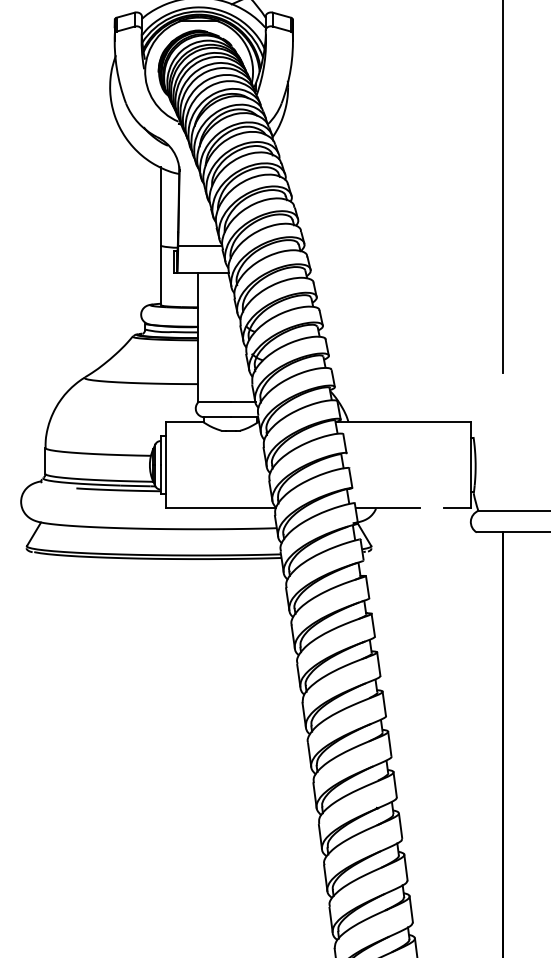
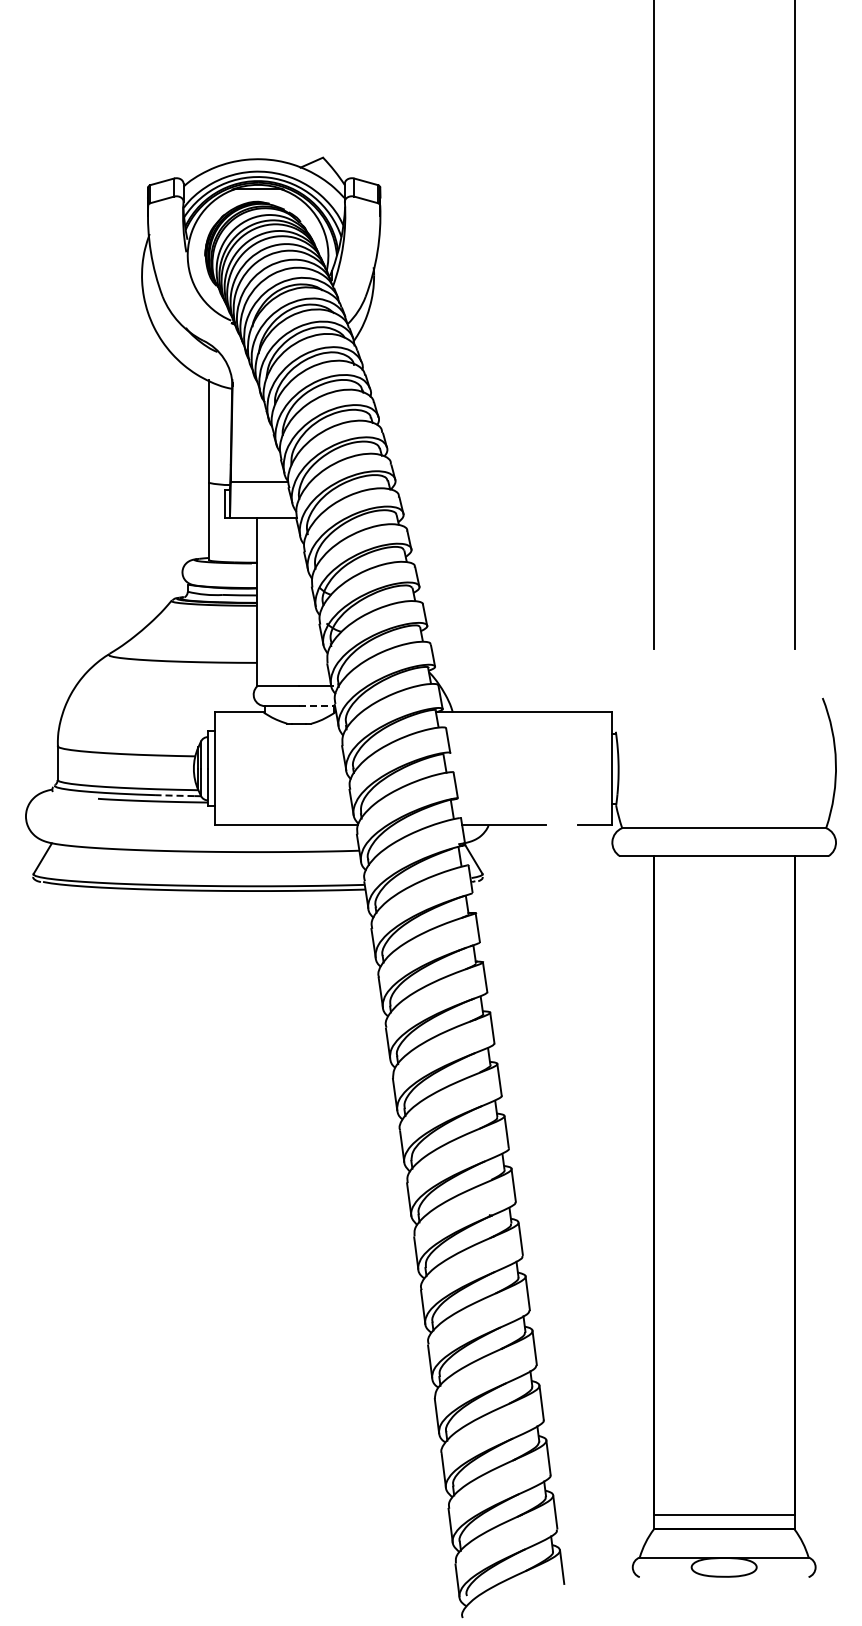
line: (244, 417) -> (317, 706), solid -> dashed
line: (135, 485) -> (175, 795), solid -> dashed

